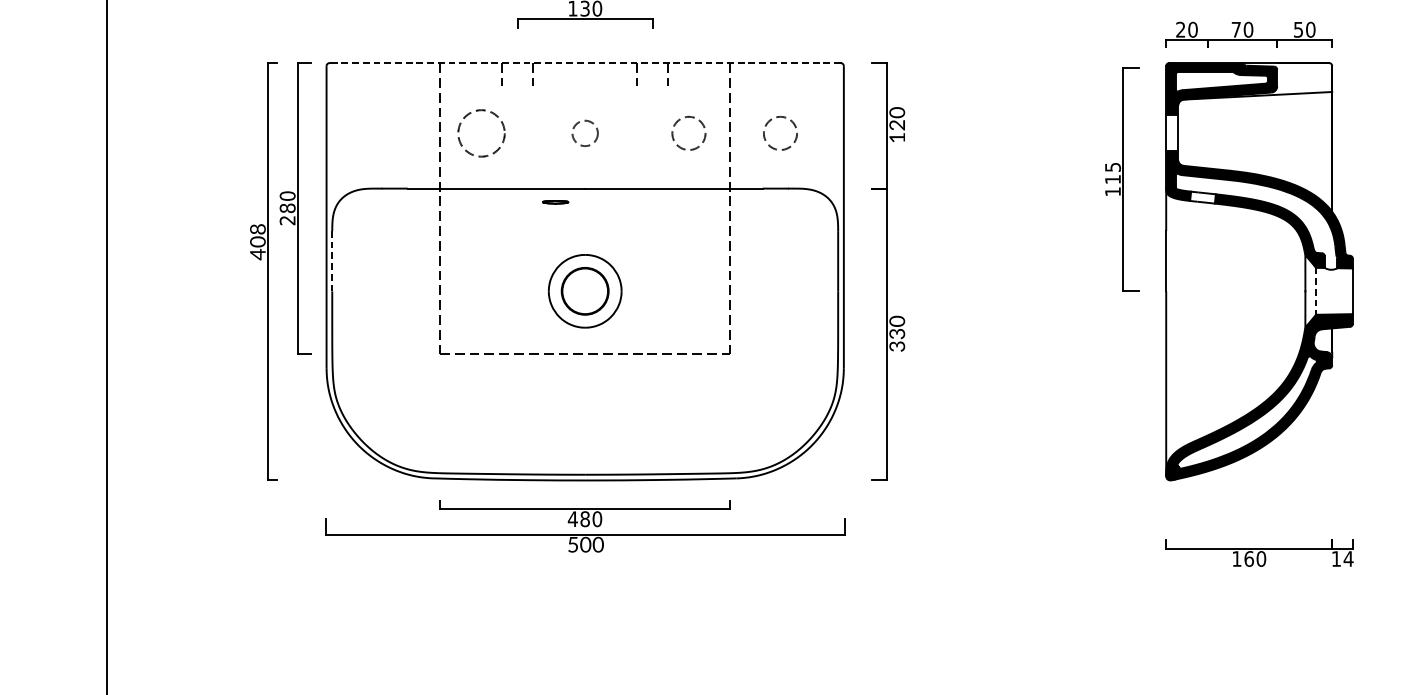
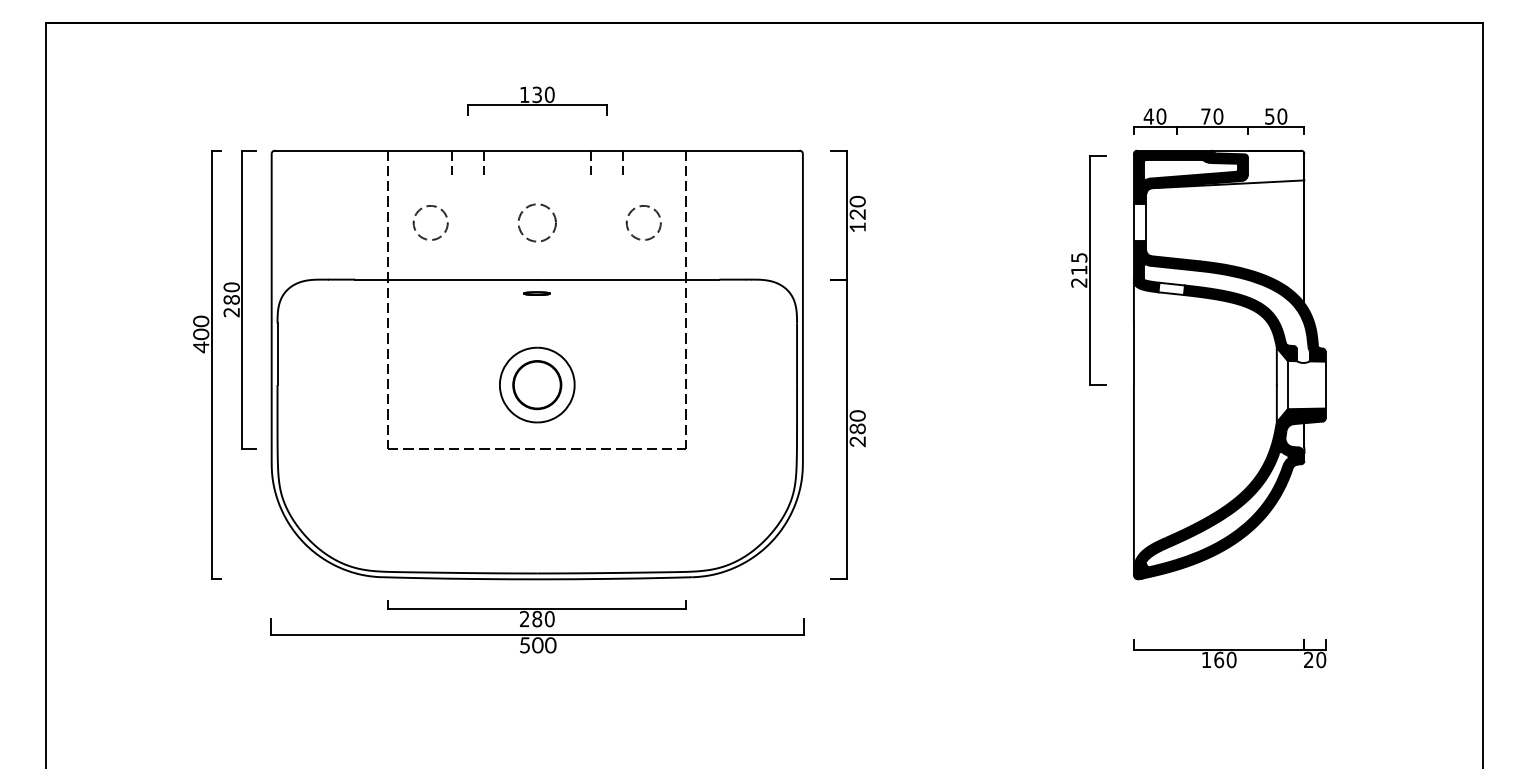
text: (1180, 29) -> (1148, 116), 20 -> 40
line: (585, 62) -> (537, 150), dashed -> solid
circle: (481, 132) -> (430, 222), size x0.71
circle: (584, 132) -> (536, 222), size x1.43
circle: (780, 132) -> (737, 222), removed
text: (1113, 191) -> (1079, 282), 115 -> 215
line: (555, 202) -> (536, 293), moved
text: (258, 229) -> (201, 321), 408 -> 400
line: (332, 261) -> (277, 354), dashed -> solid
line: (1315, 291) -> (1287, 385), dashed -> solid
text: (897, 340) -> (857, 435), 330 -> 280
text: (572, 518) -> (524, 618), 480 -> 280
text: (1343, 558) -> (1315, 659), 14 -> 20

